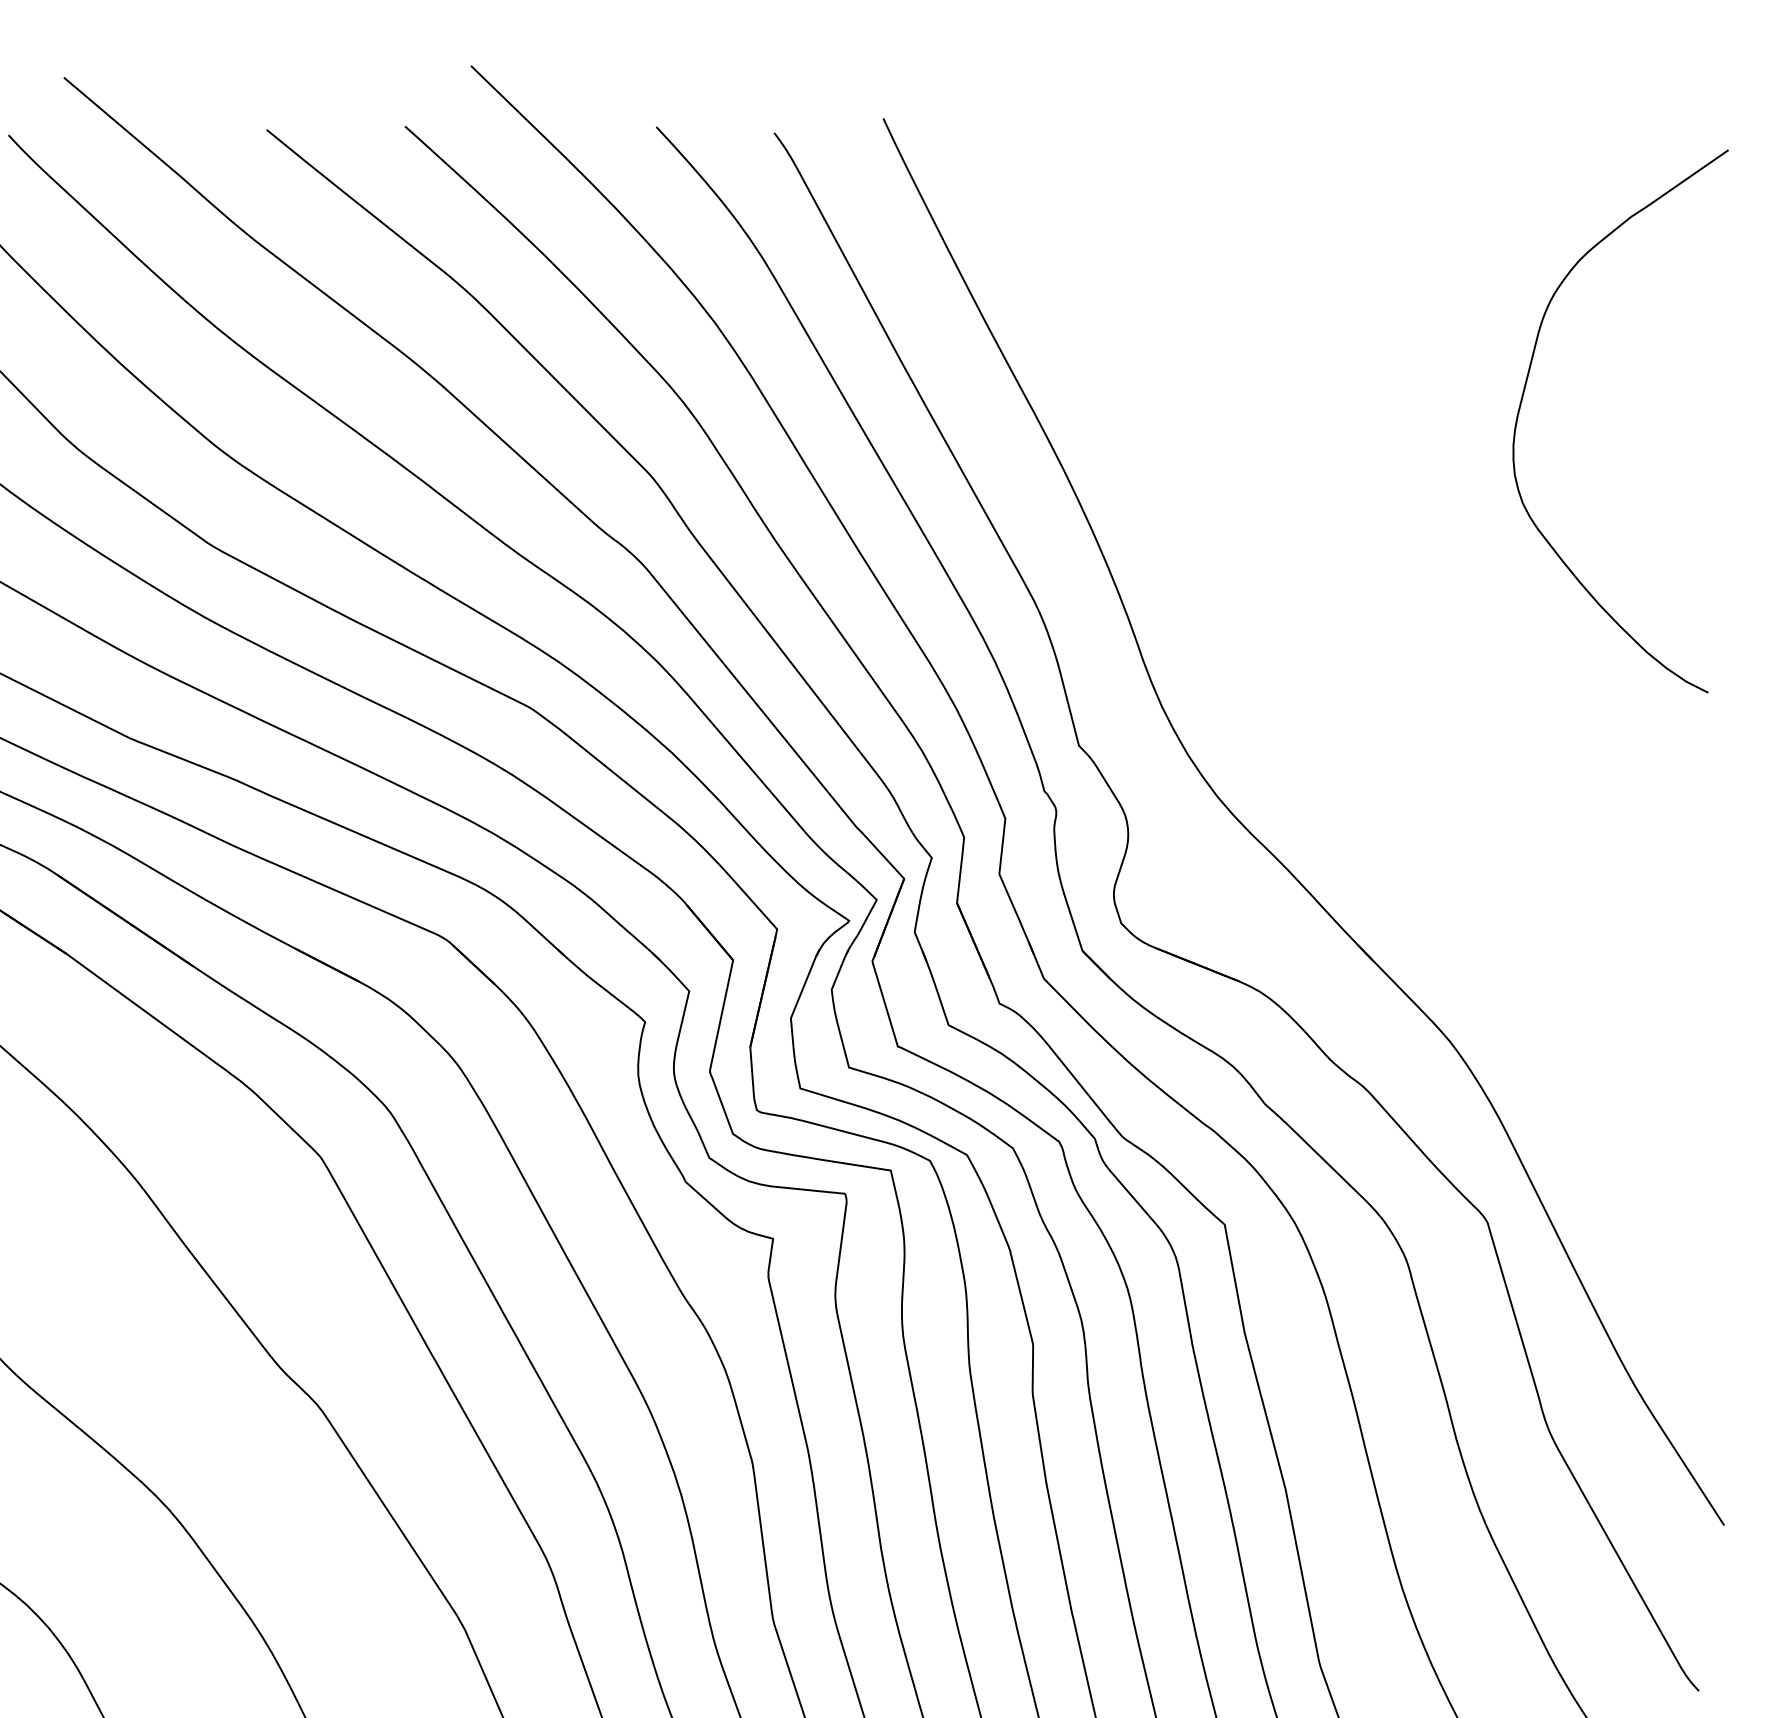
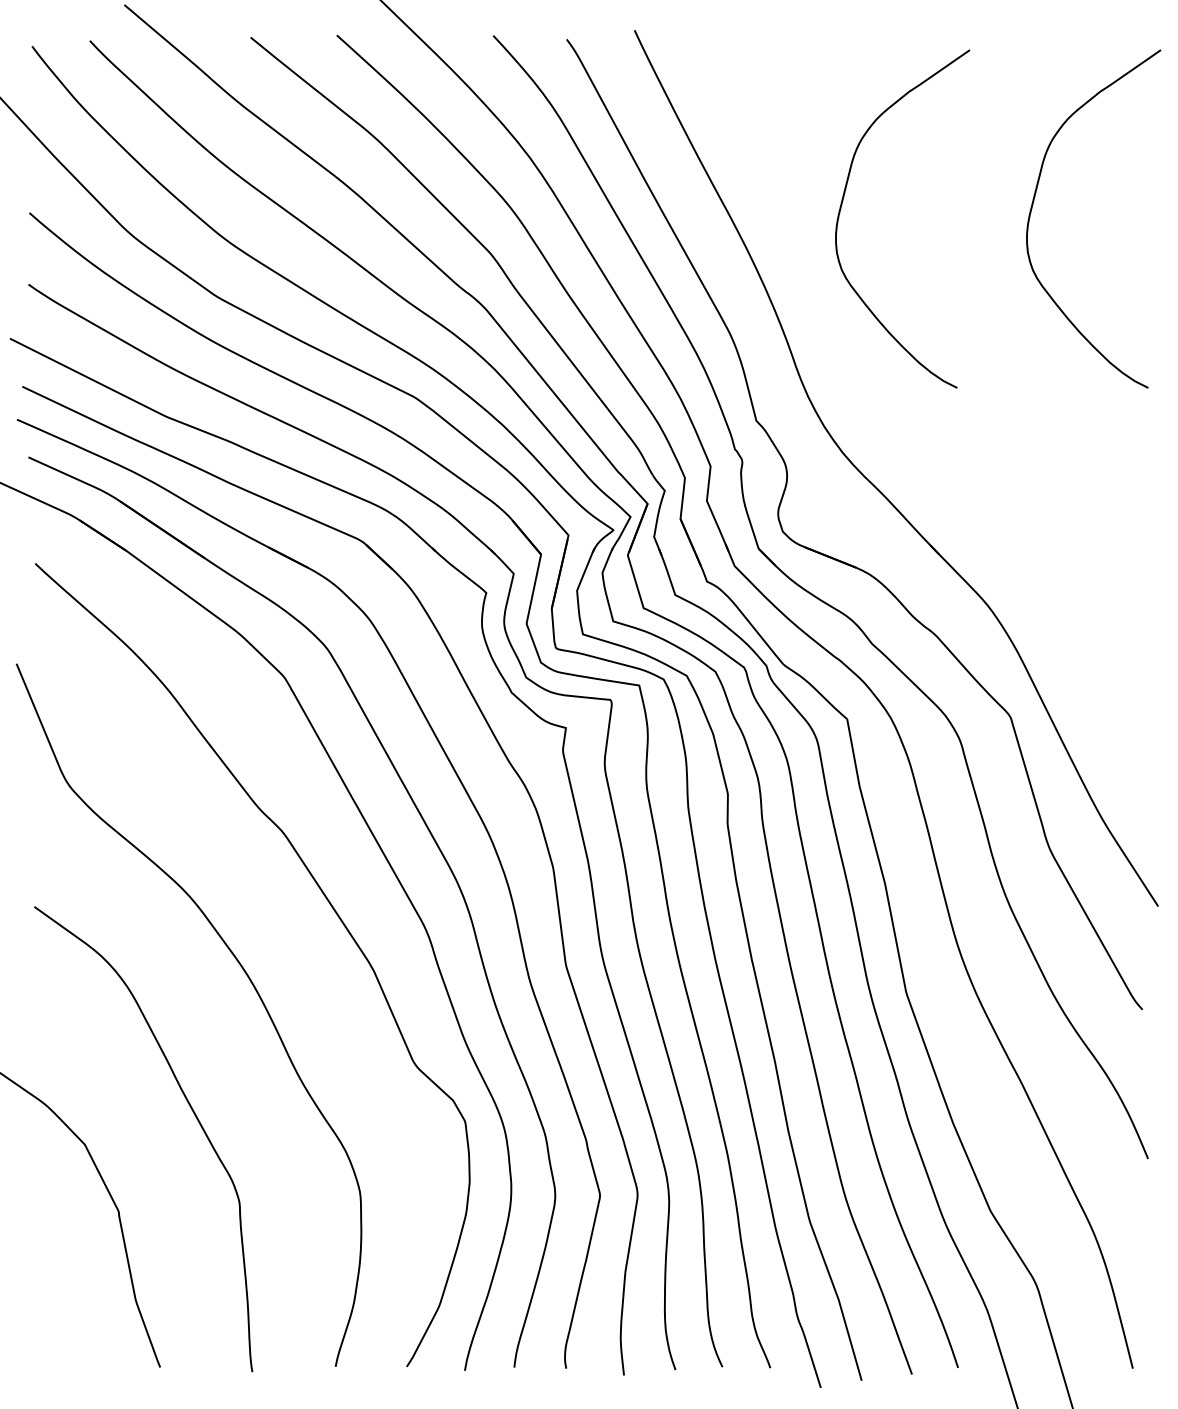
curve: (1217, 399) -> (842, 205), added

